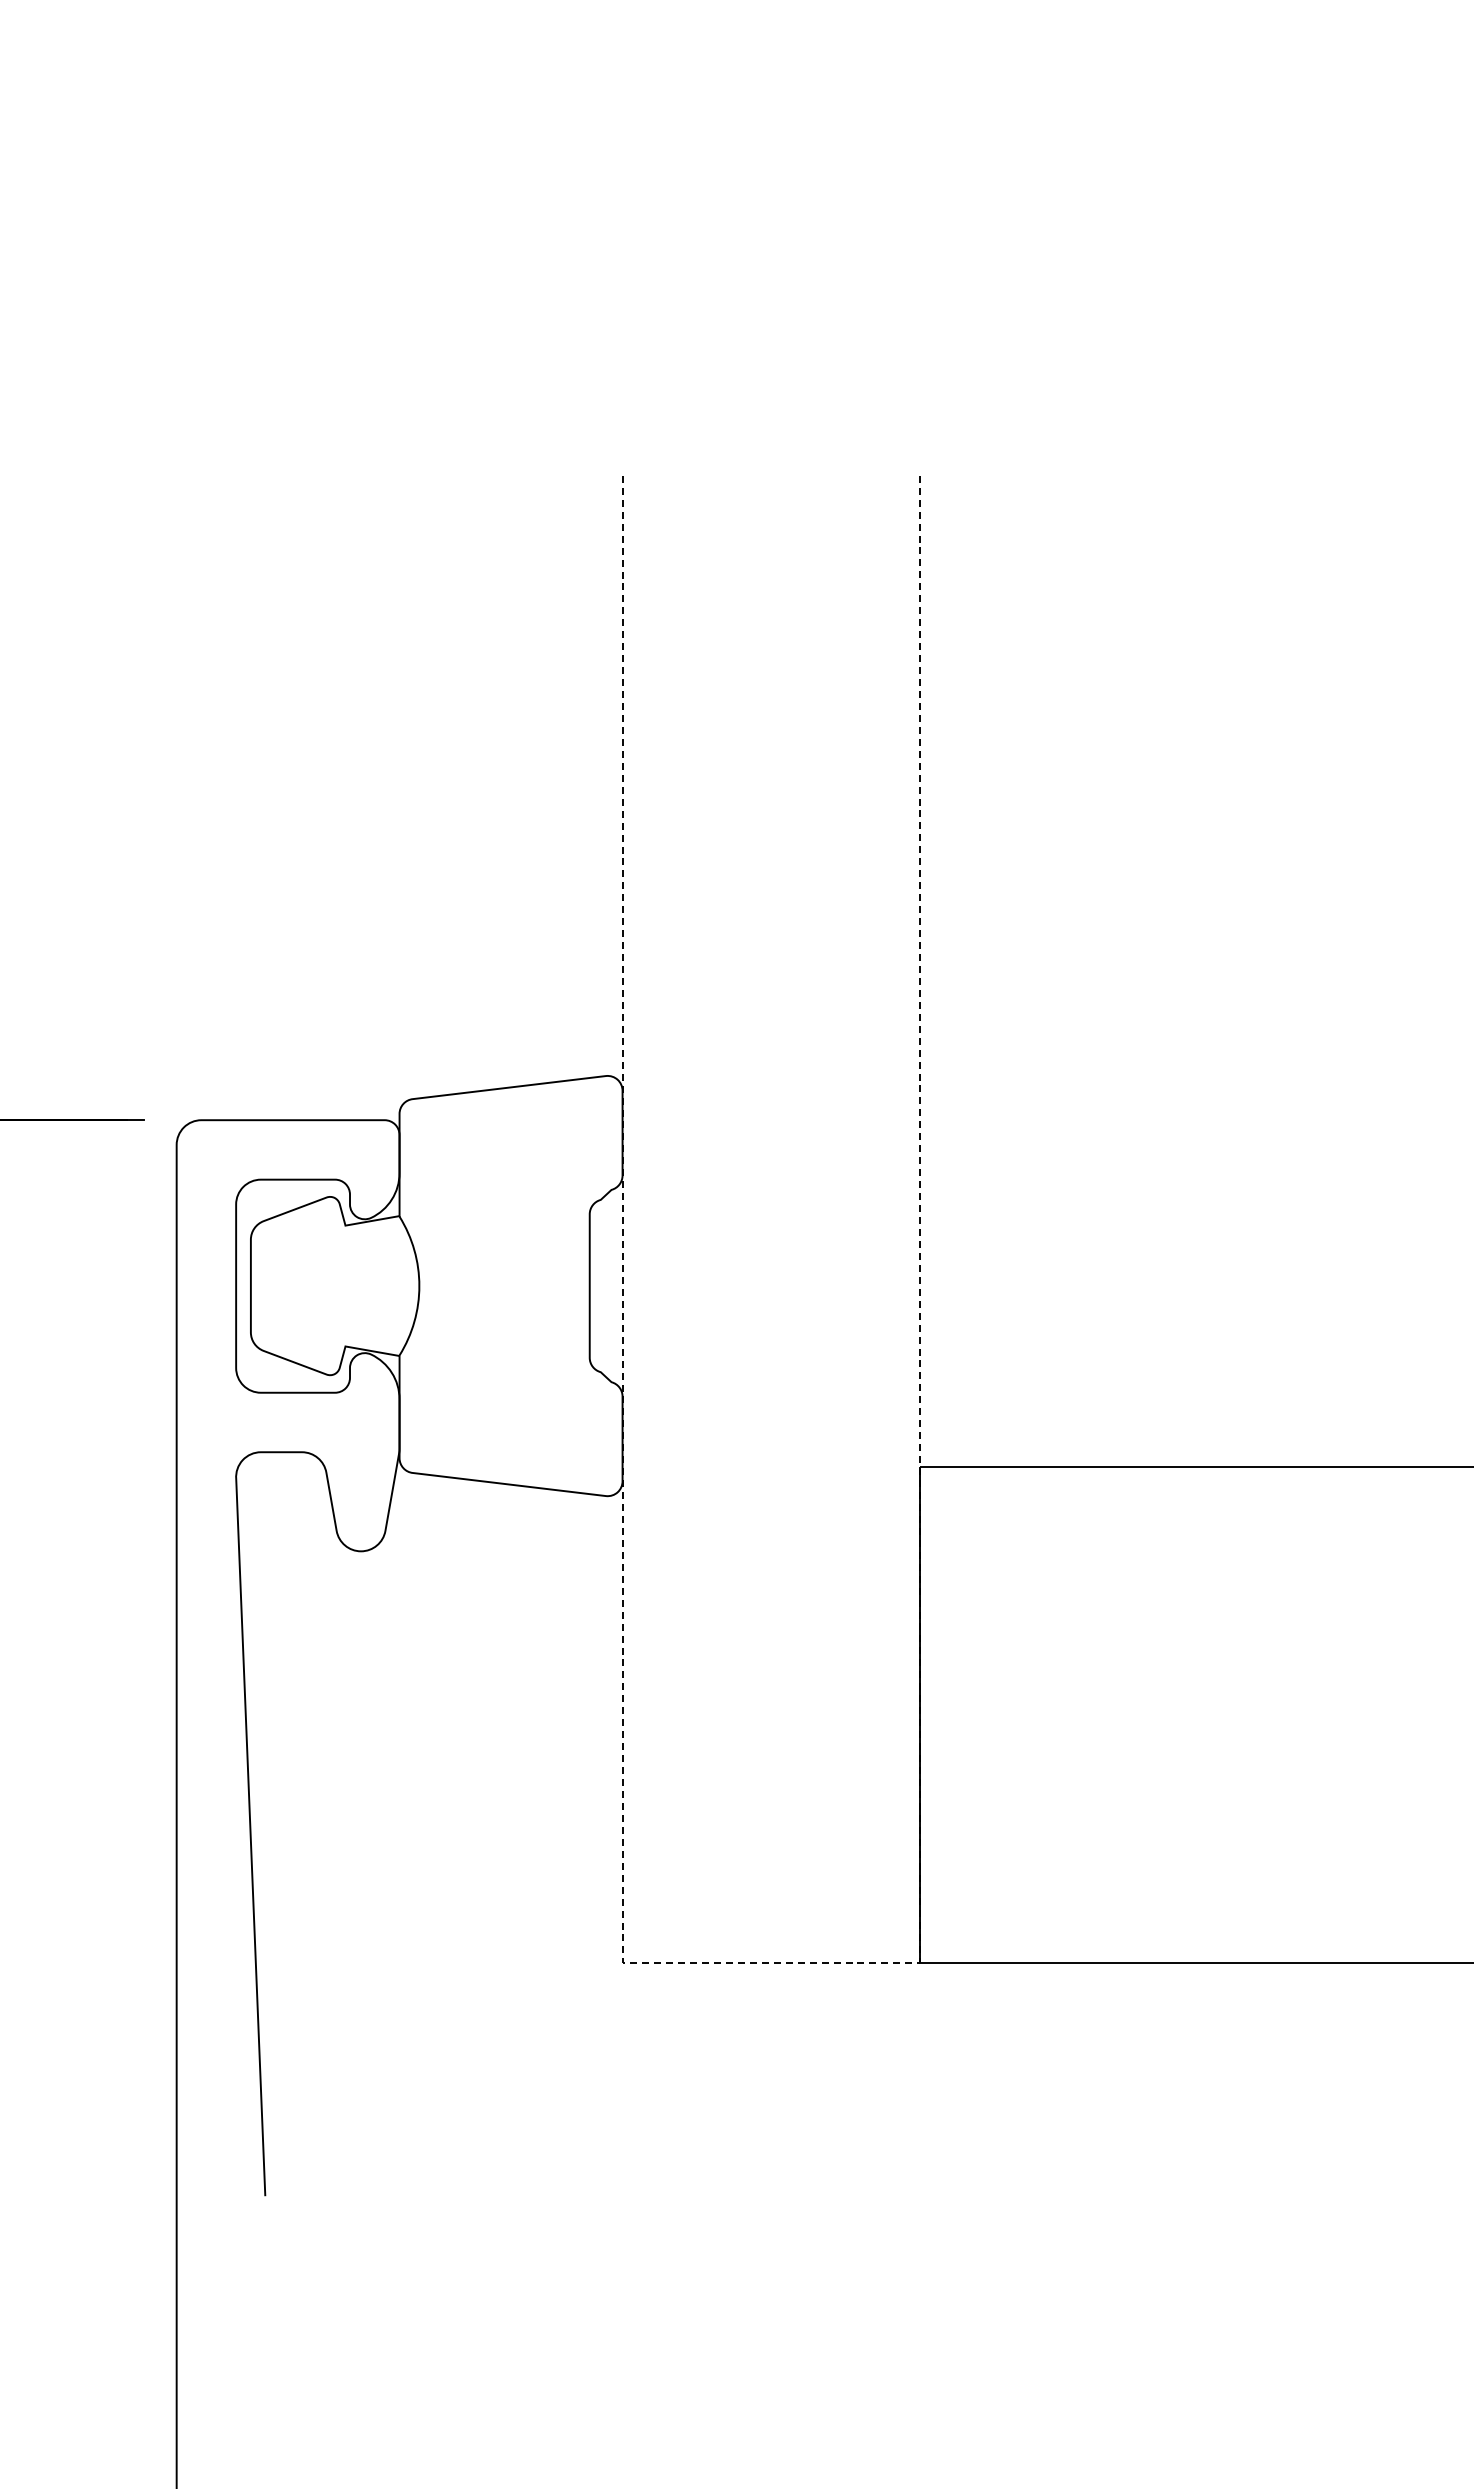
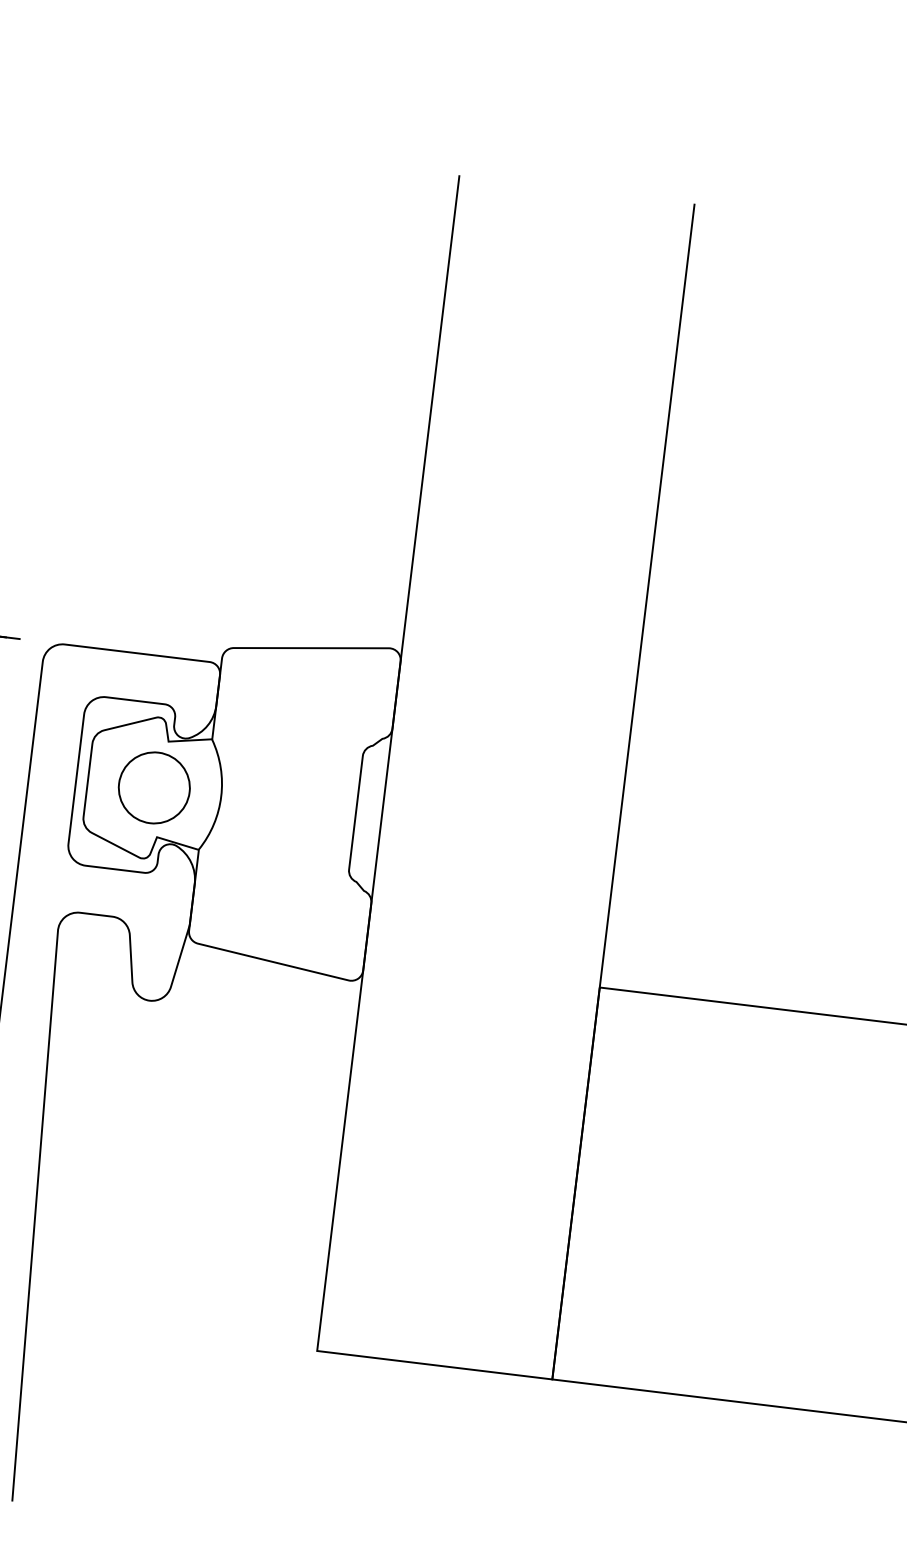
circle: (334, 1285) -> (154, 787), added
line: (771, 1962) -> (434, 1365), dashed -> solid

